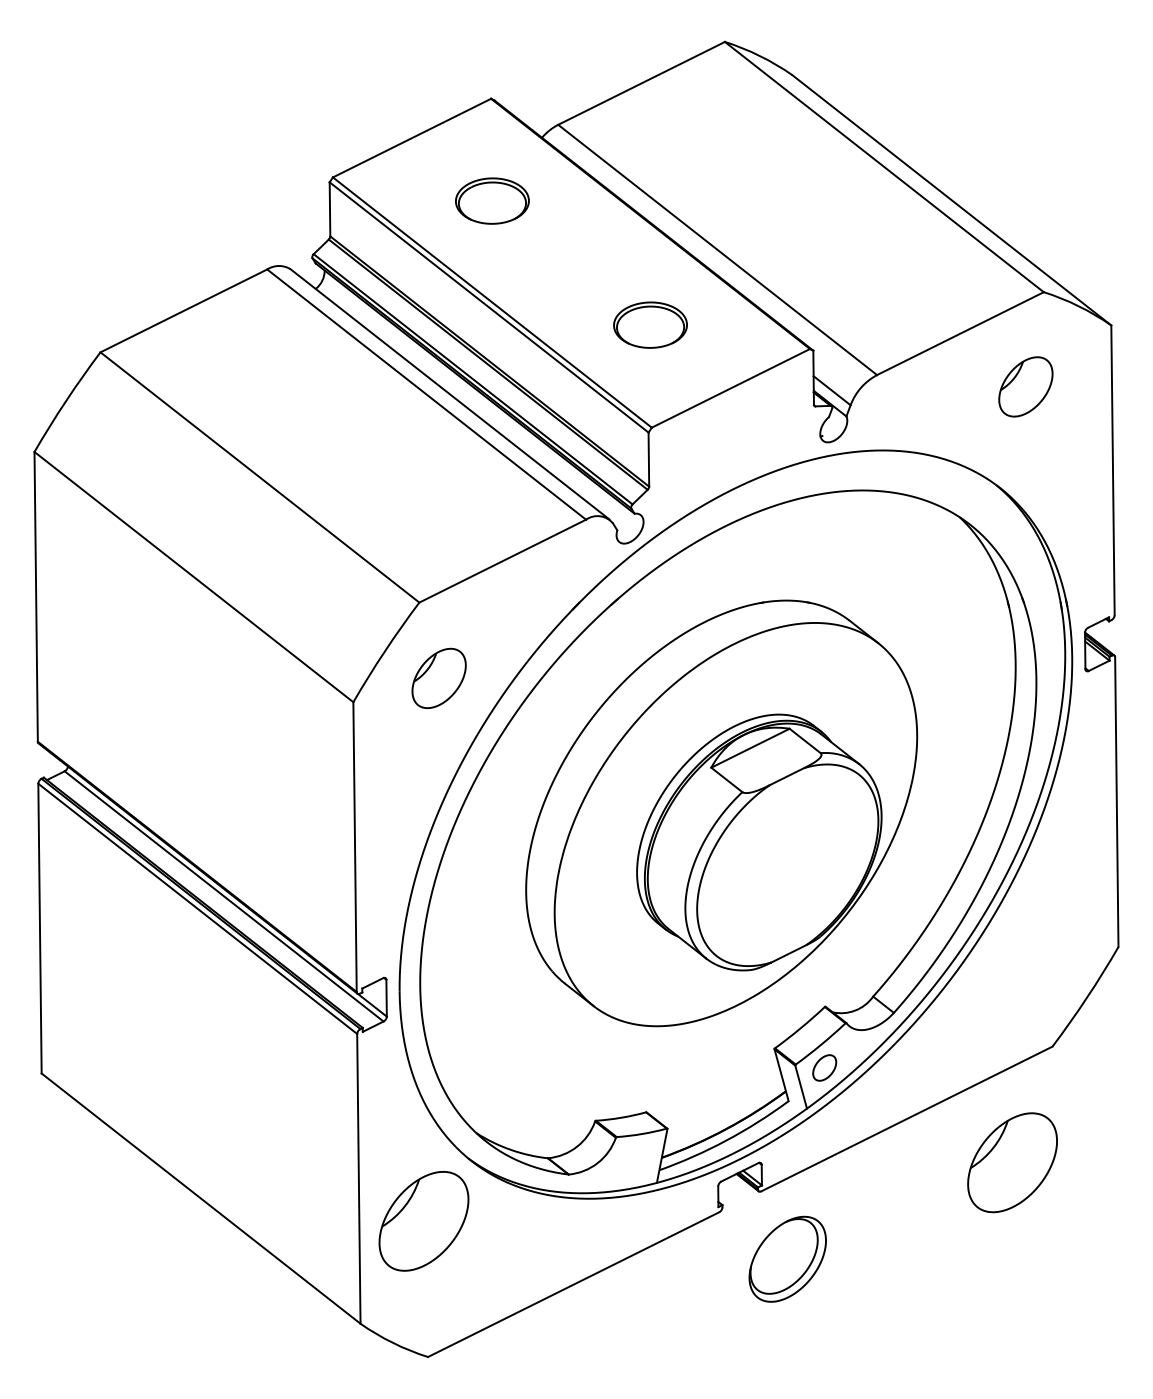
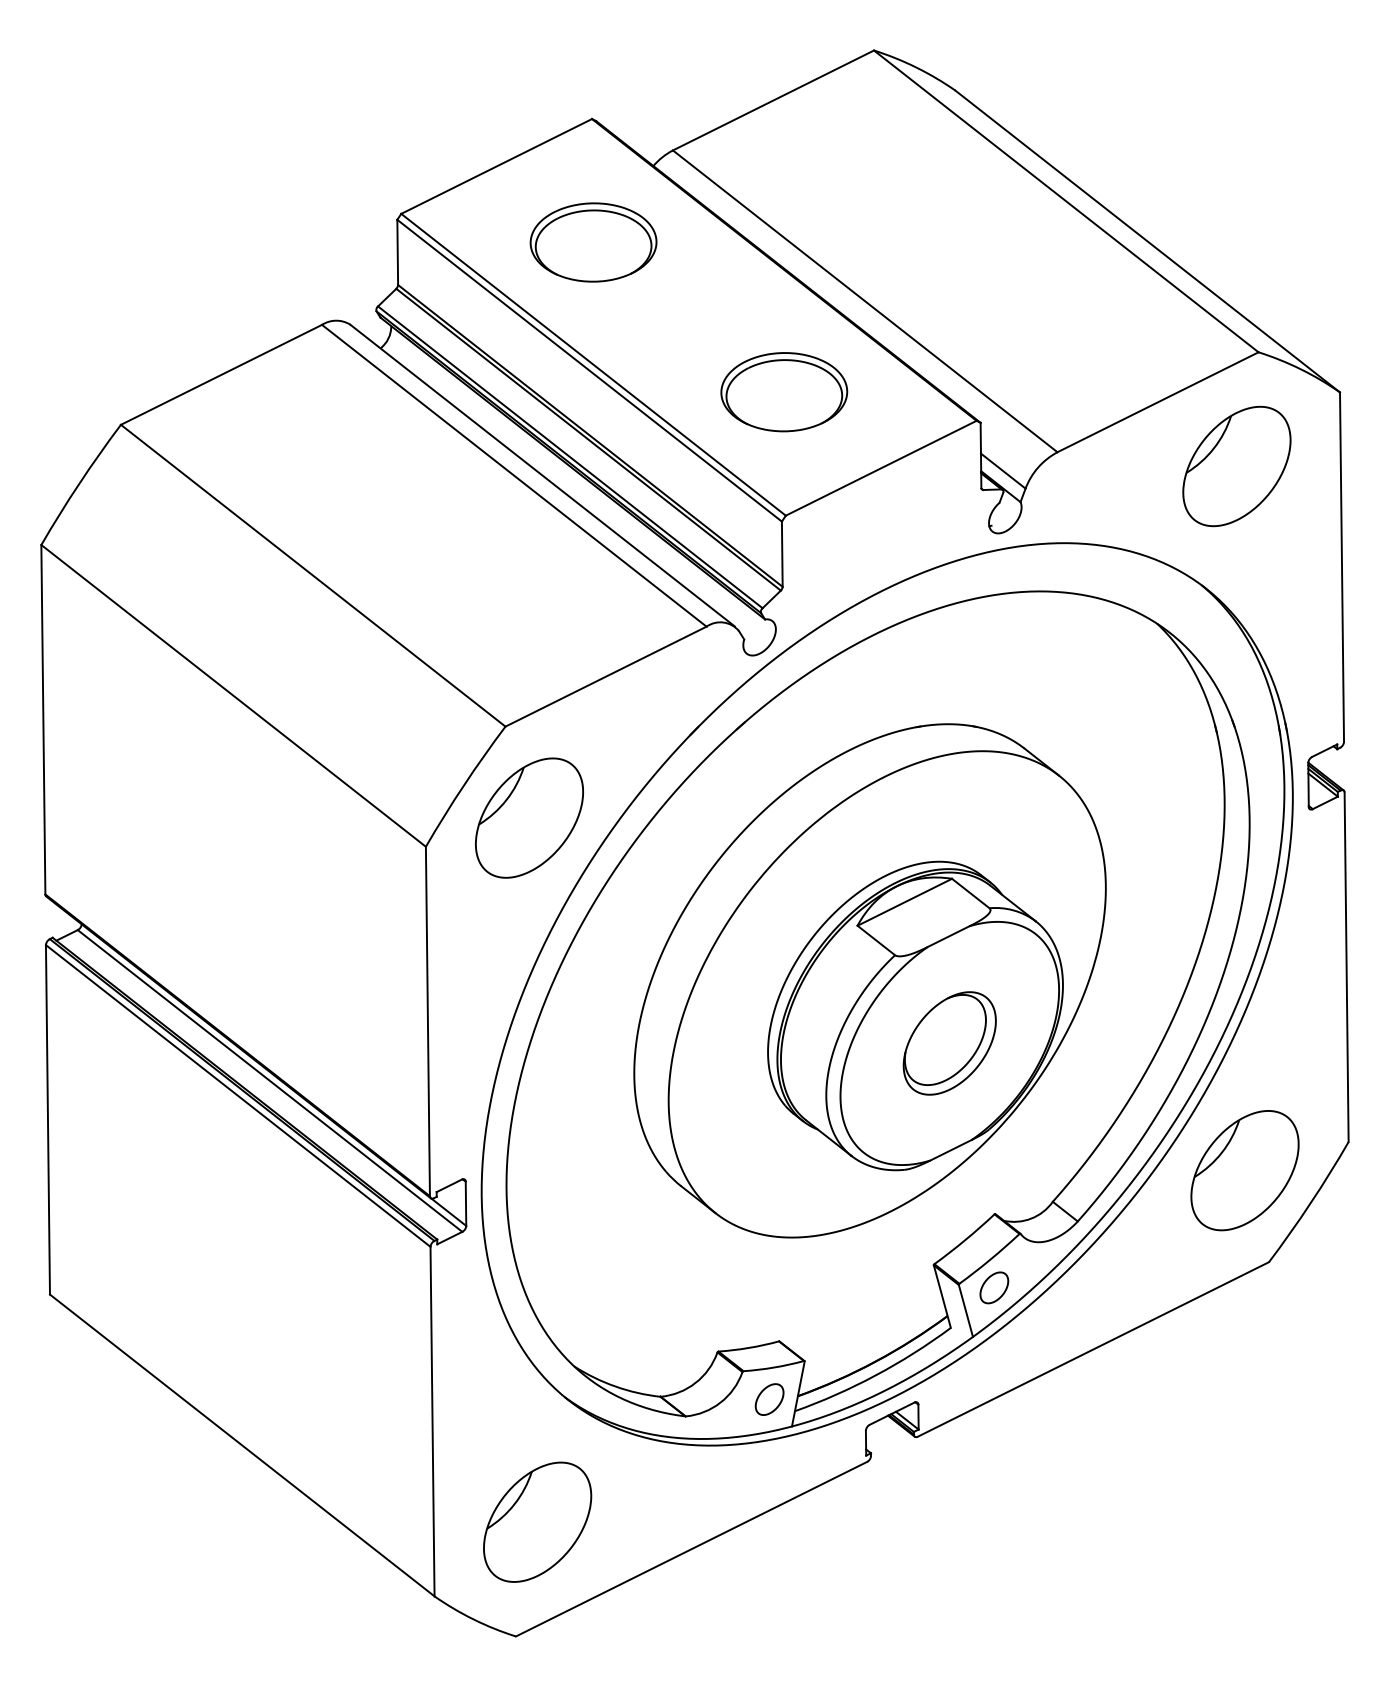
part: (492, 200) -> (593, 241), size x1.43
part: (650, 324) -> (784, 391), size x1.43
part: (1025, 386) -> (1236, 466), size x1.67
part: (438, 678) -> (528, 818), size x1.67
part: (638, 1160) -> (769, 1399), added
part: (1012, 1162) -> (1244, 1170), moved
part: (423, 1221) -> (537, 1522), moved
part: (787, 1258) -> (949, 1042), moved

